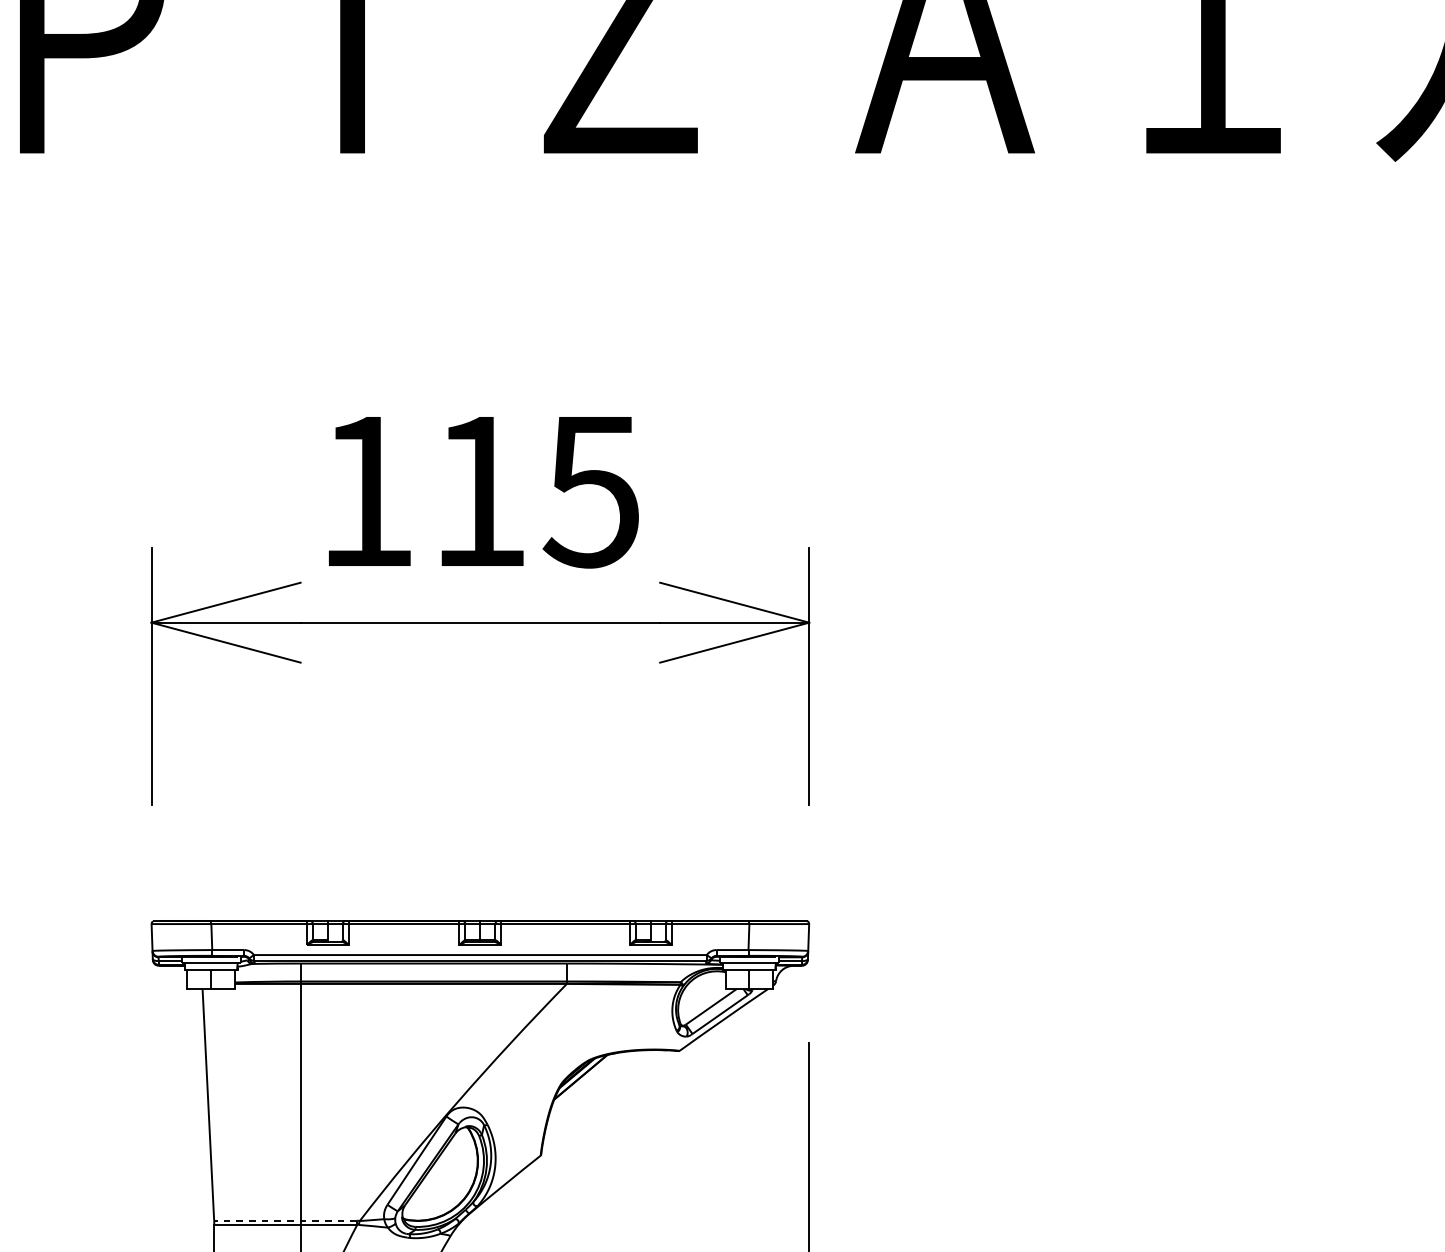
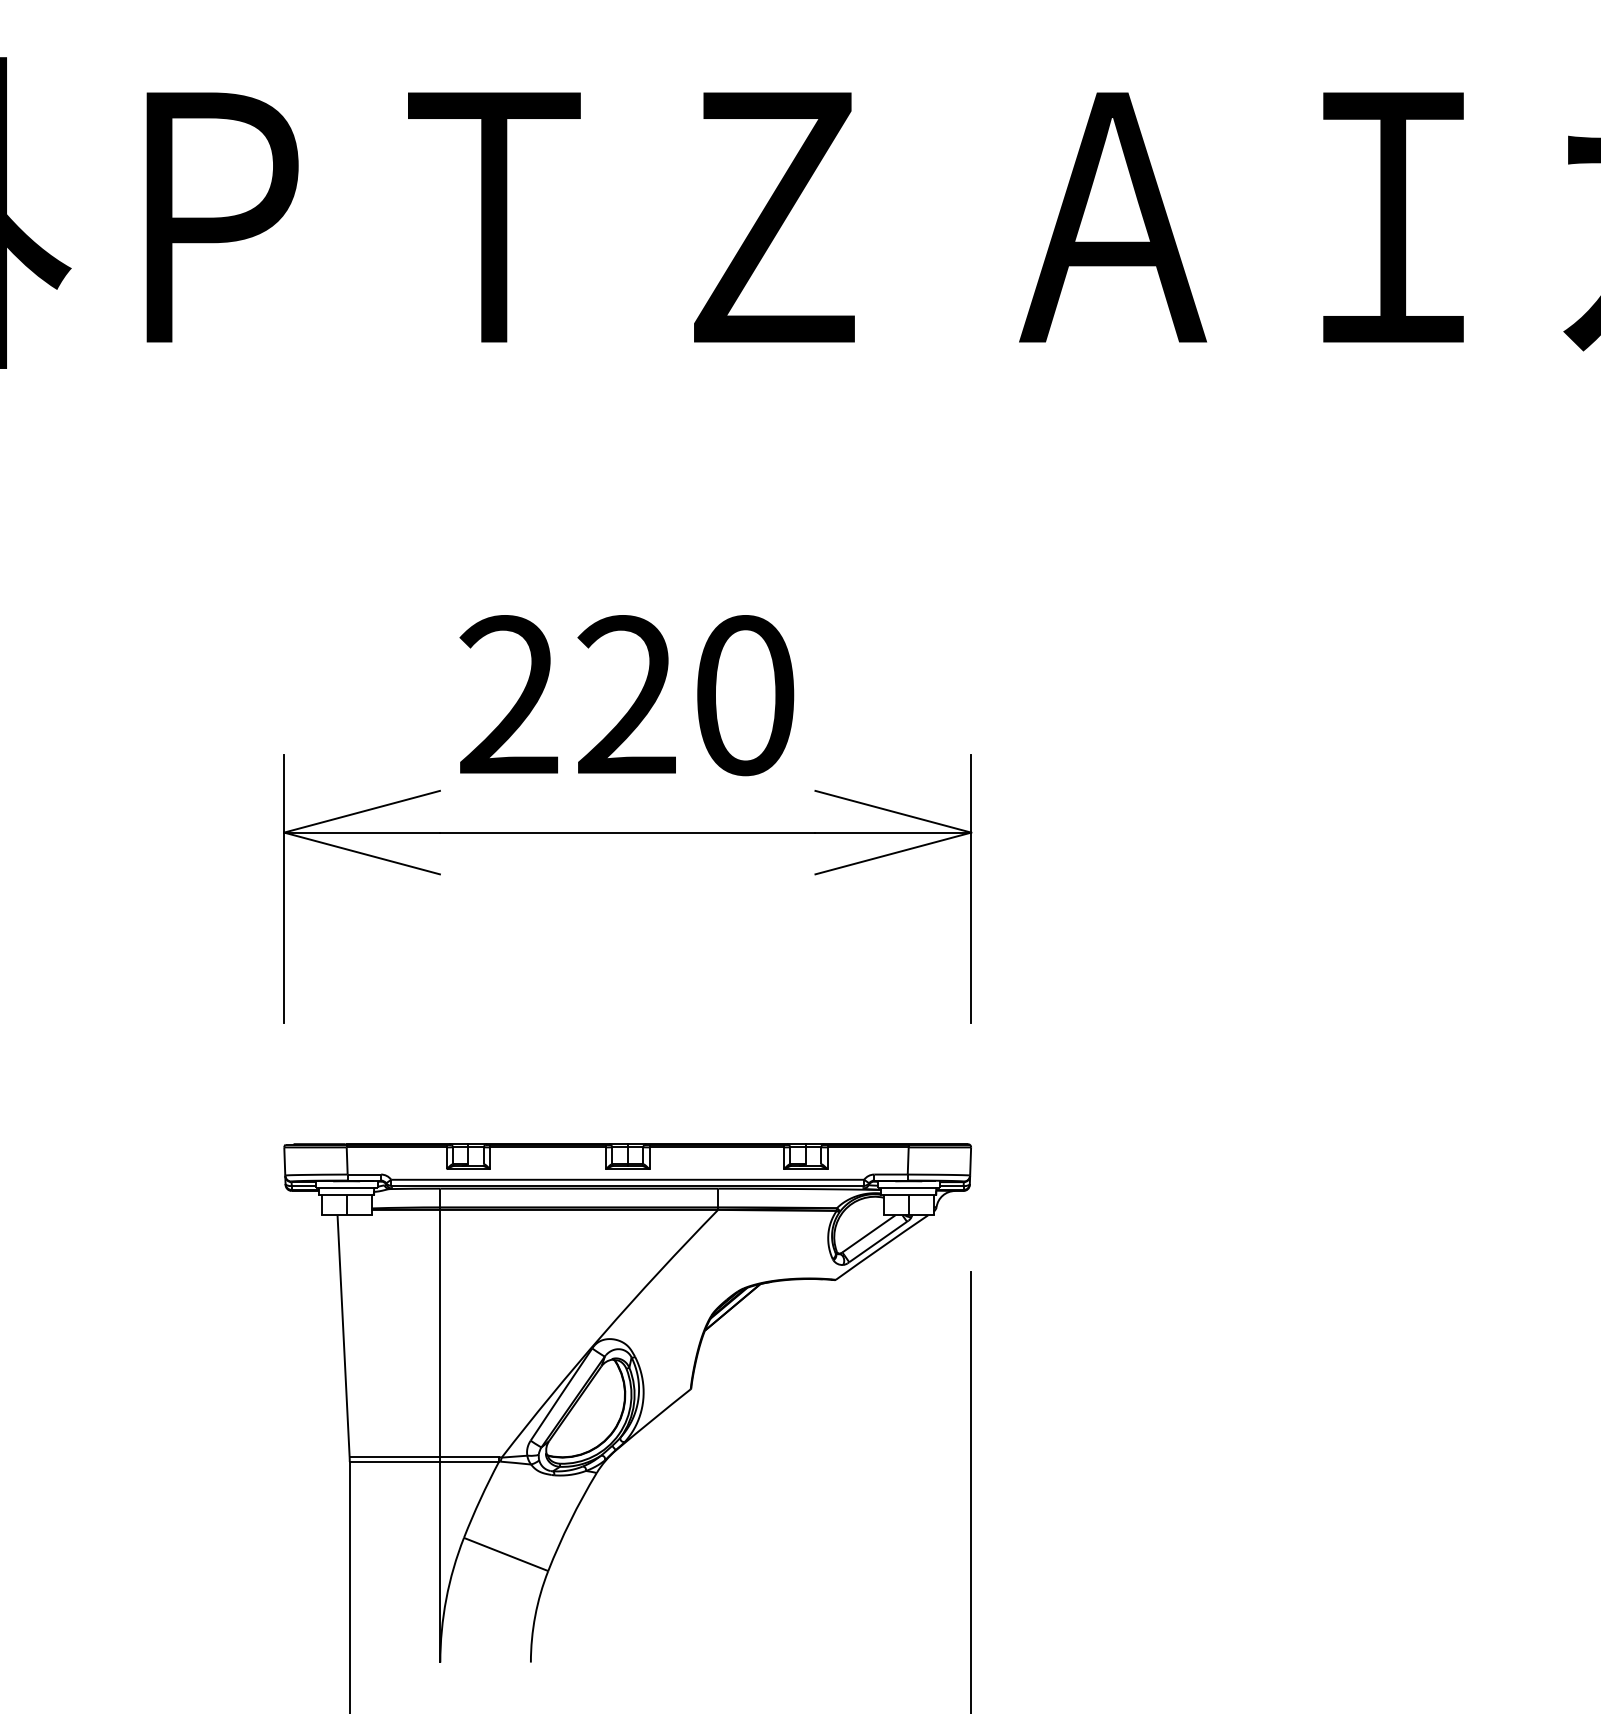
text: (479, 491) -> (626, 695), 115 -> 220
line: (285, 1220) -> (424, 1457), dashed -> solid

